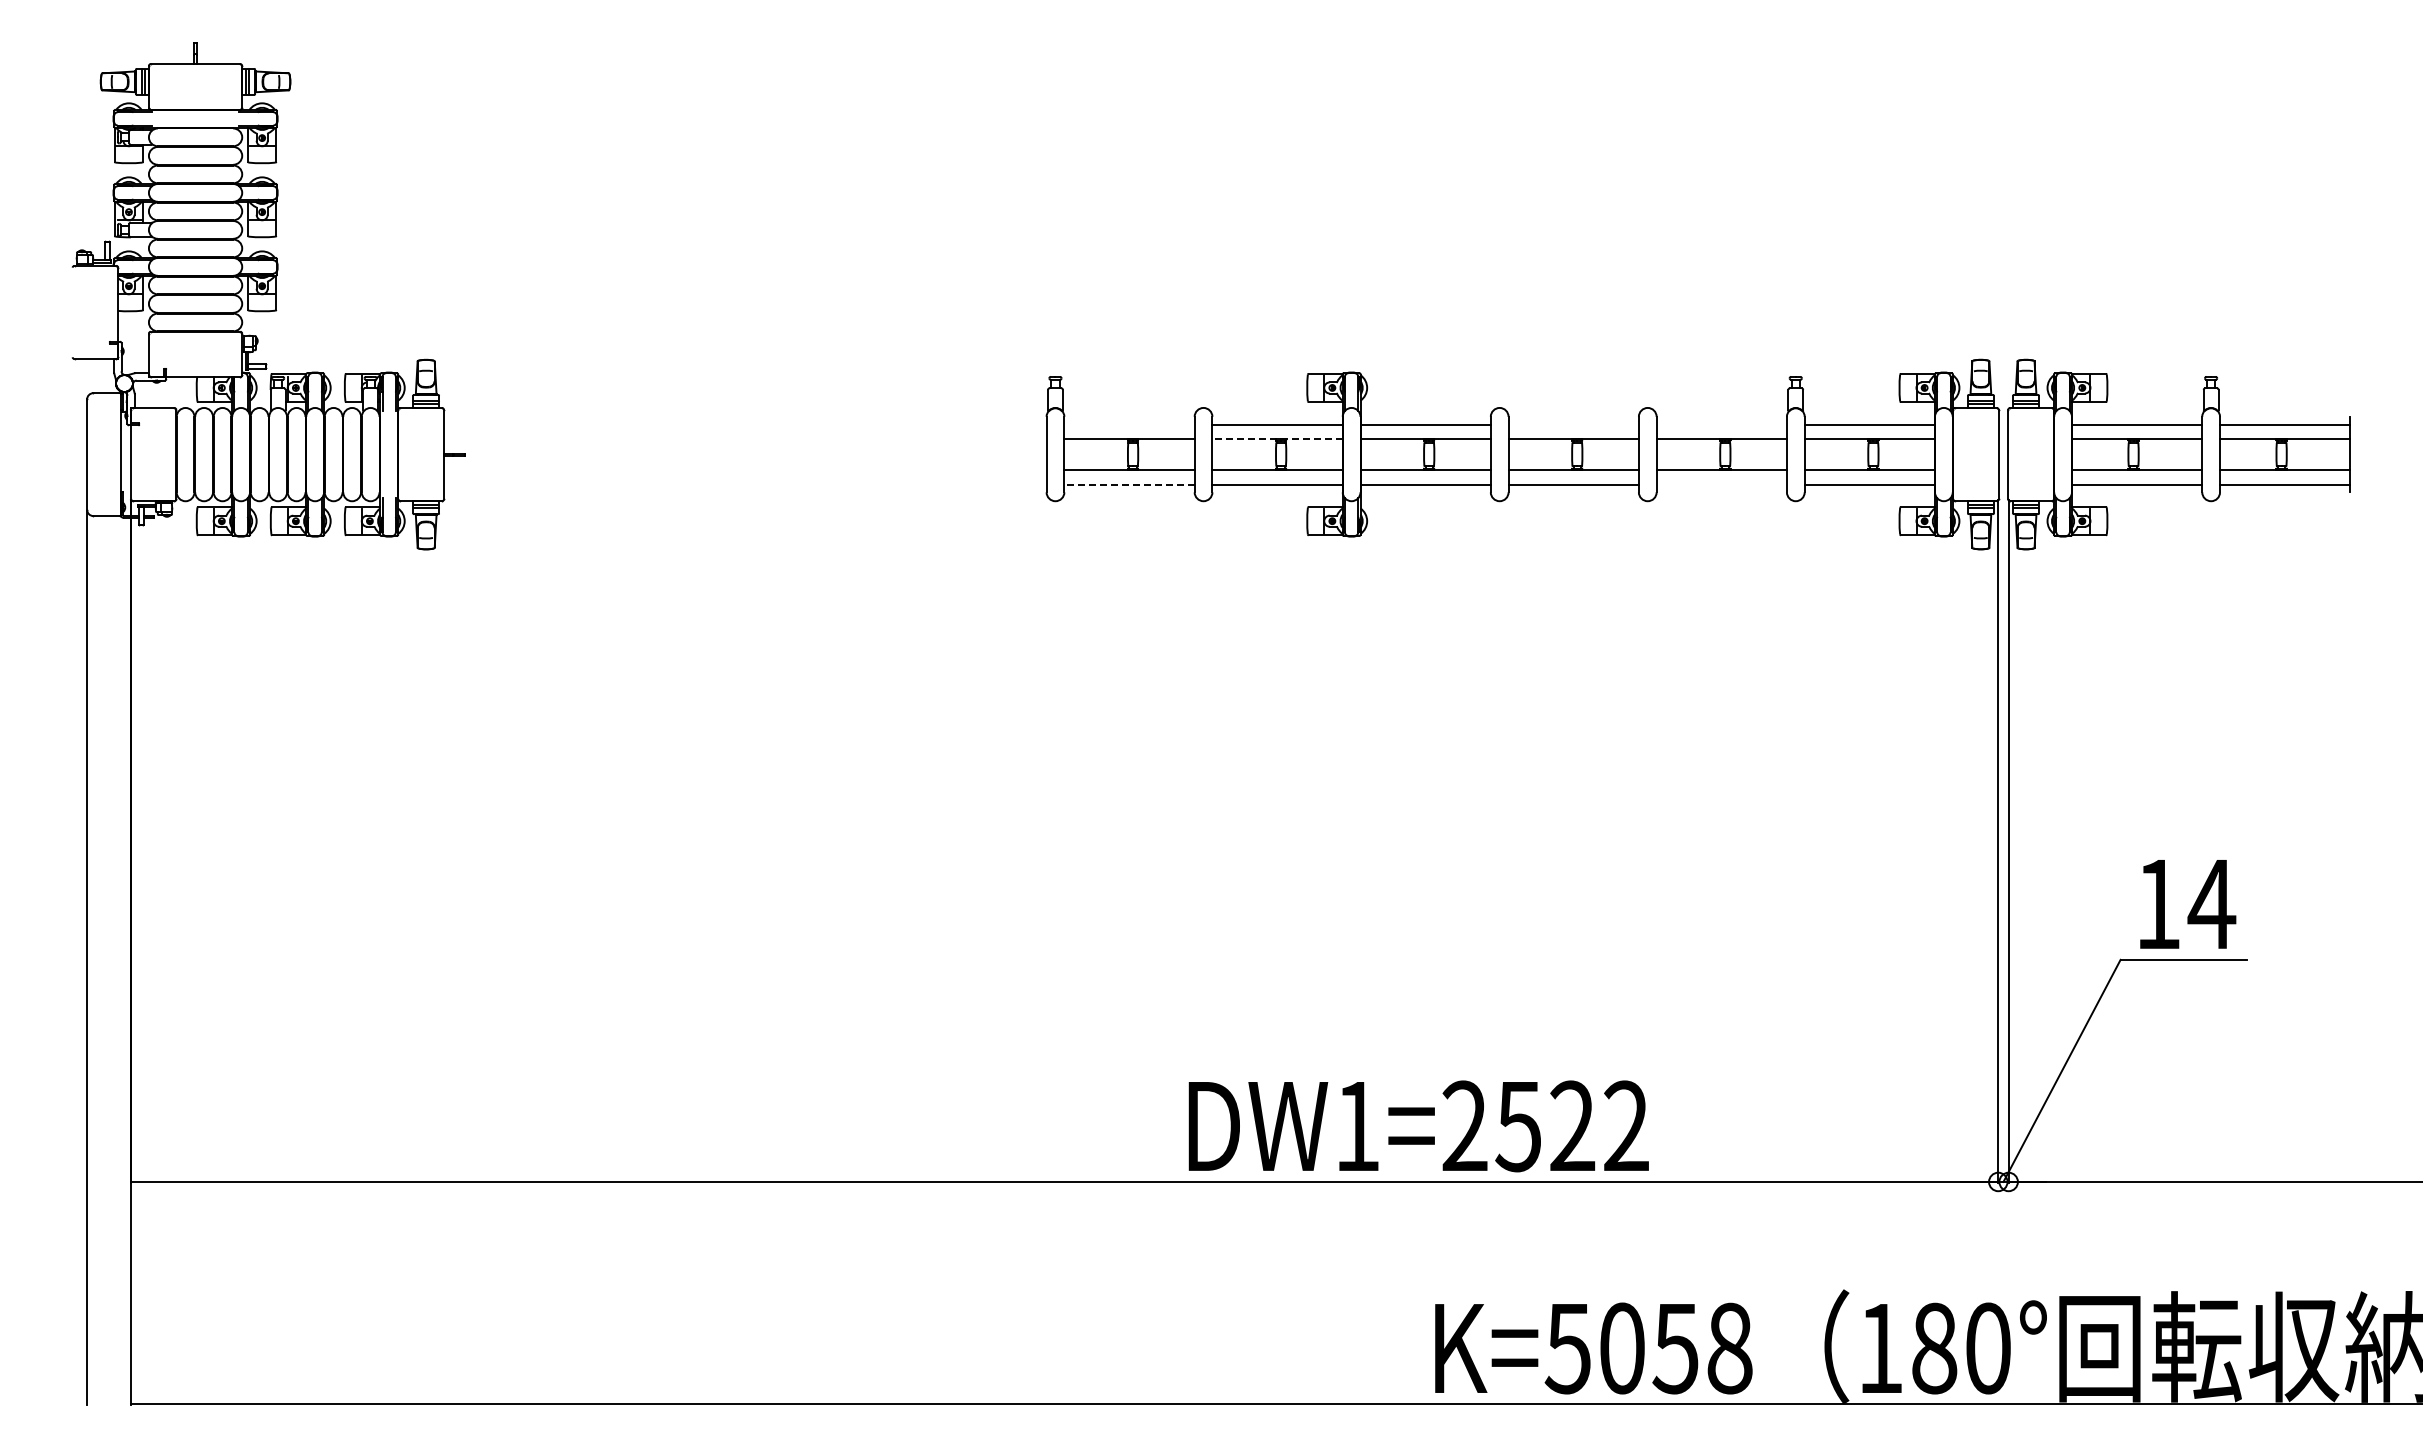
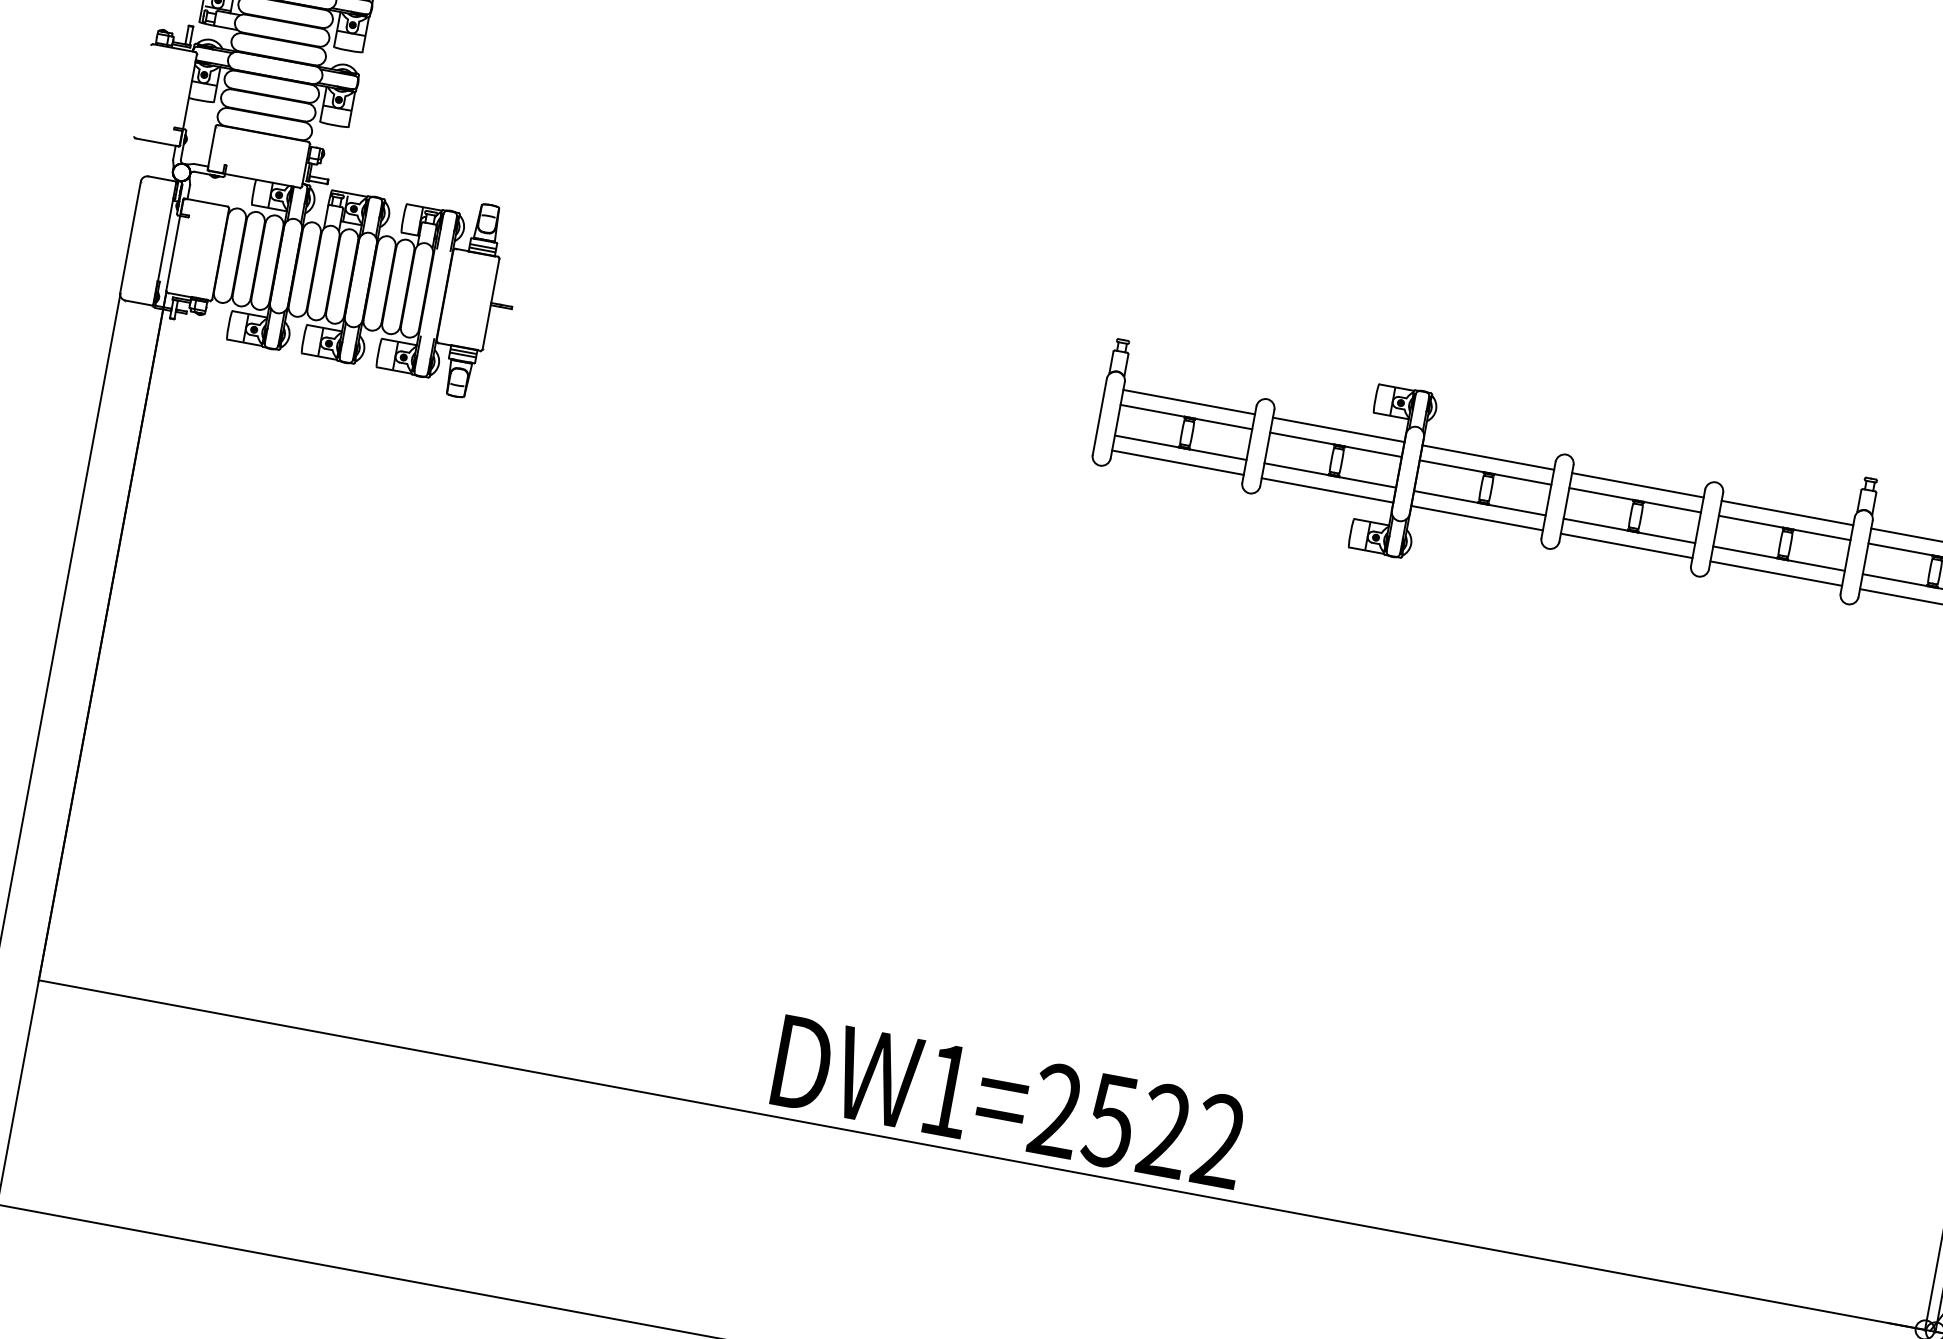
line: (1129, 424) -> (1189, 402), added
line: (1573, 424) -> (1637, 485), added
line: (1721, 424) -> (1787, 512), added
line: (1277, 439) -> (1335, 444), dashed -> solid
line: (1129, 484) -> (1177, 462), dashed -> solid
line: (1721, 484) -> (1775, 573), added
text: (1418, 1126) -> (1009, 1102), moved

